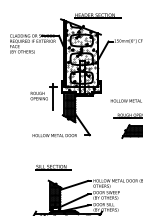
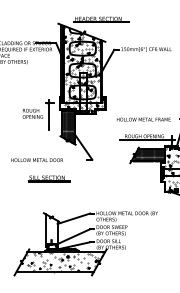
text: (54, 134) -> (36, 159), moved
part: (53, 167) -> (49, 178), moved
hatch: (55, 195) -> (51, 230), removed

